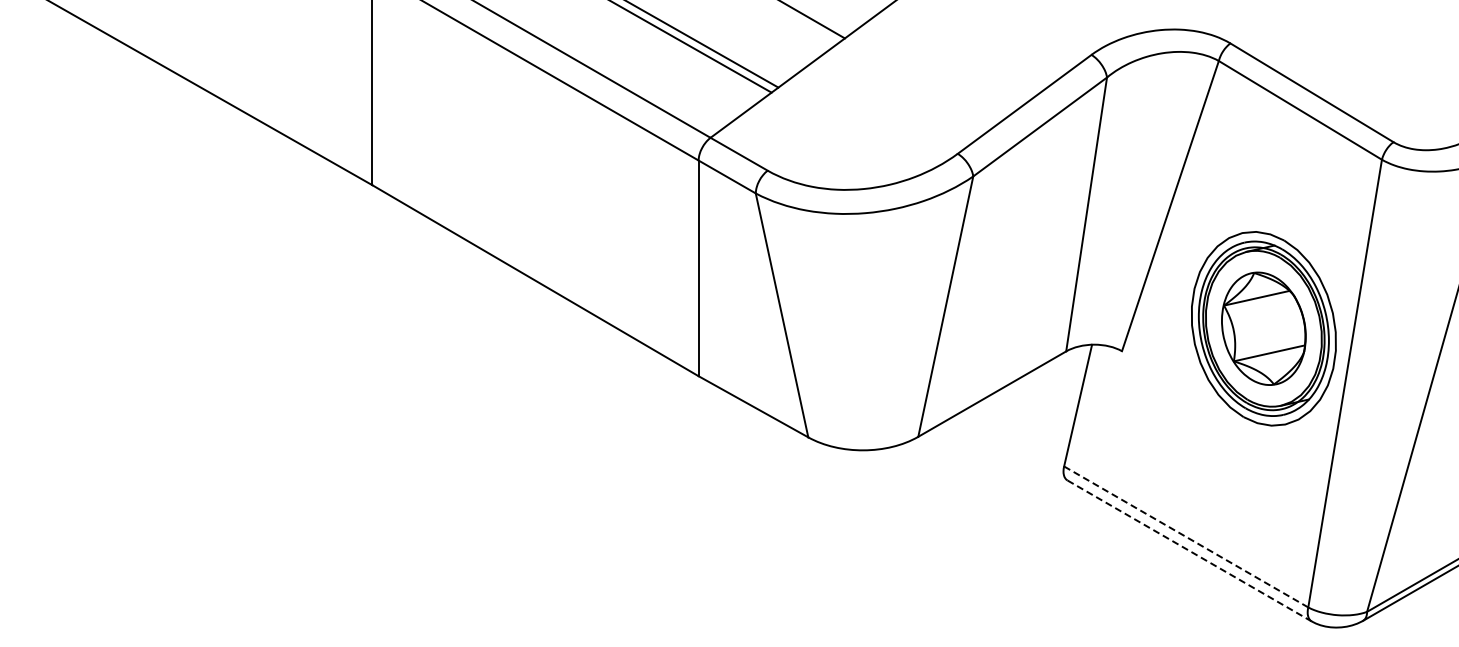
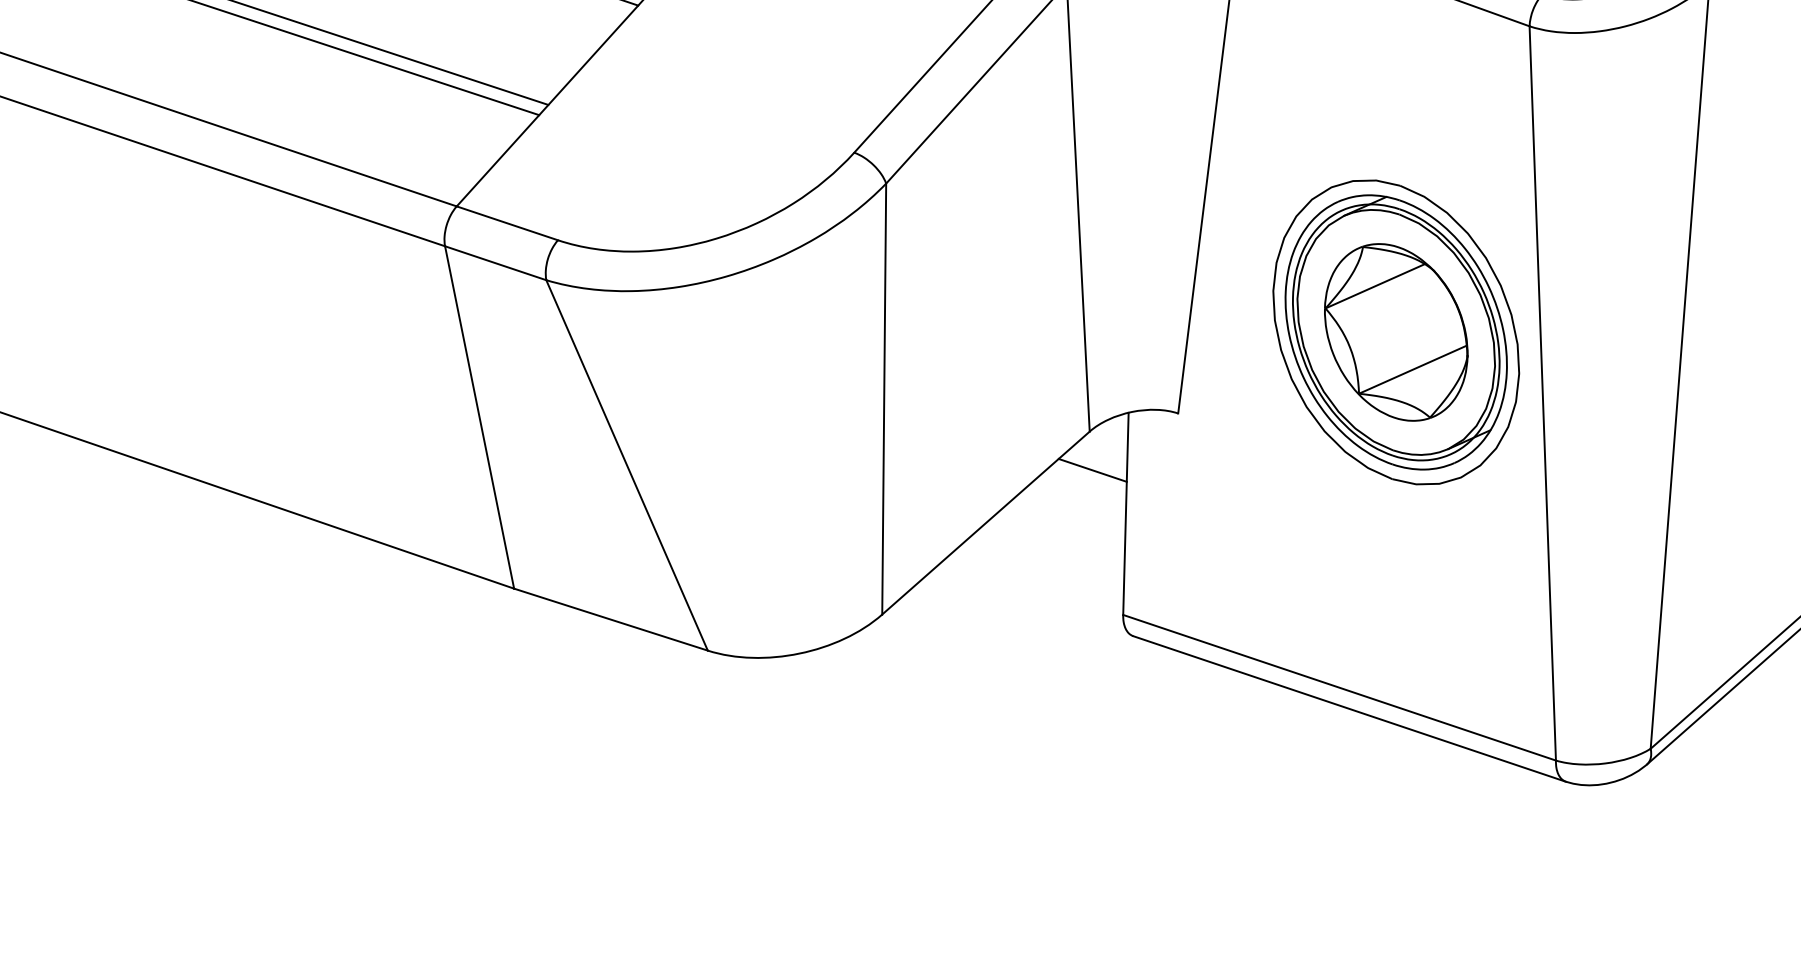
line: (1063, 375) -> (1093, 470), added
line: (1186, 536) -> (1339, 686), dashed -> solid
line: (1189, 551) -> (1349, 709), dashed -> solid

